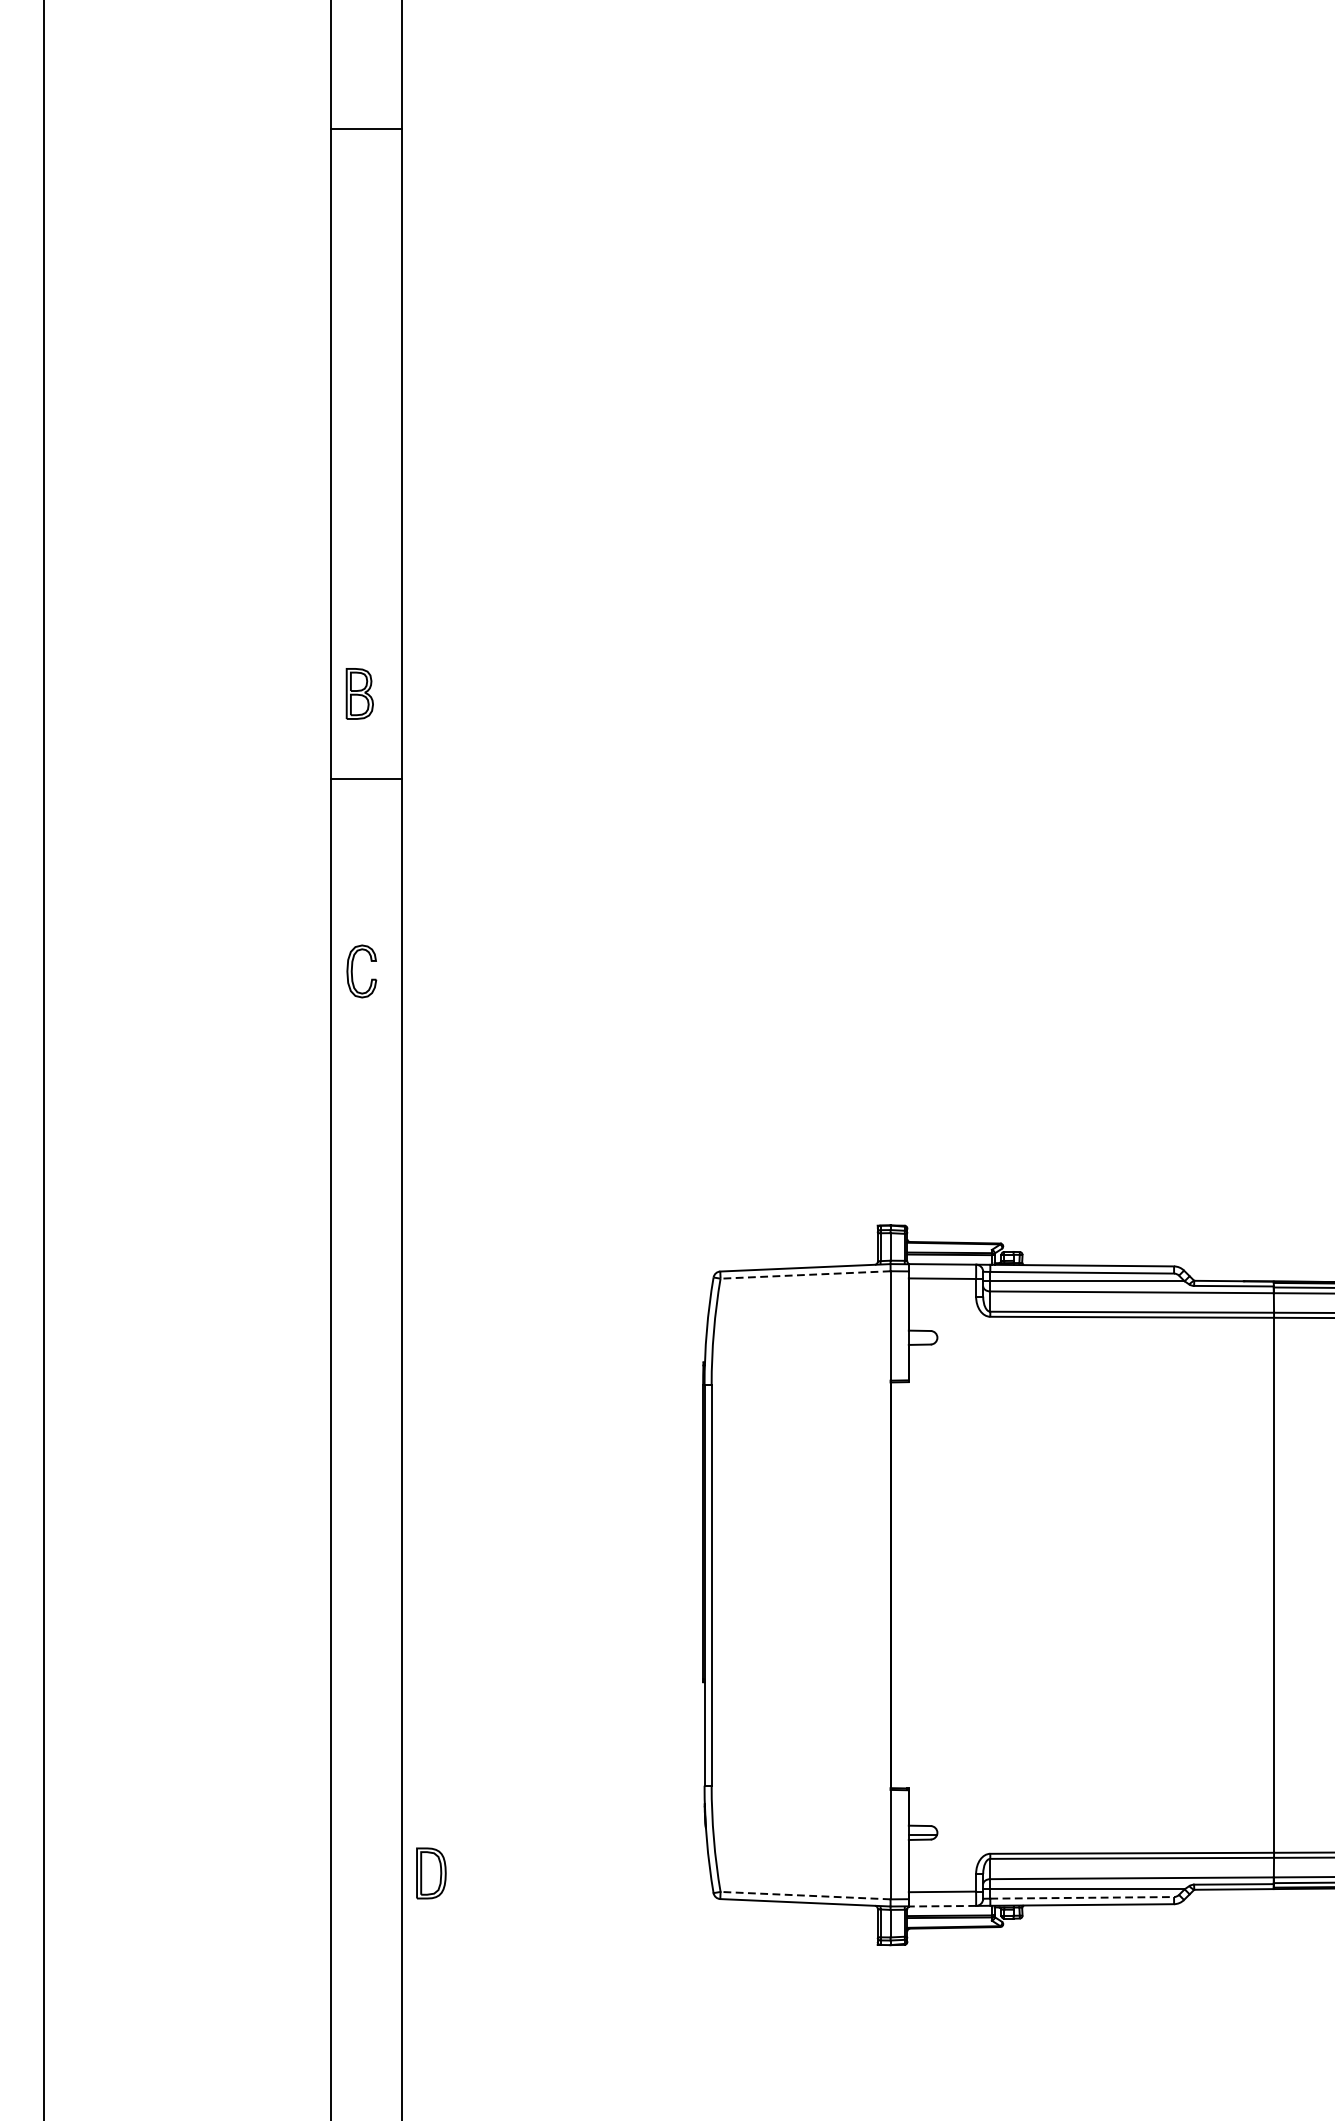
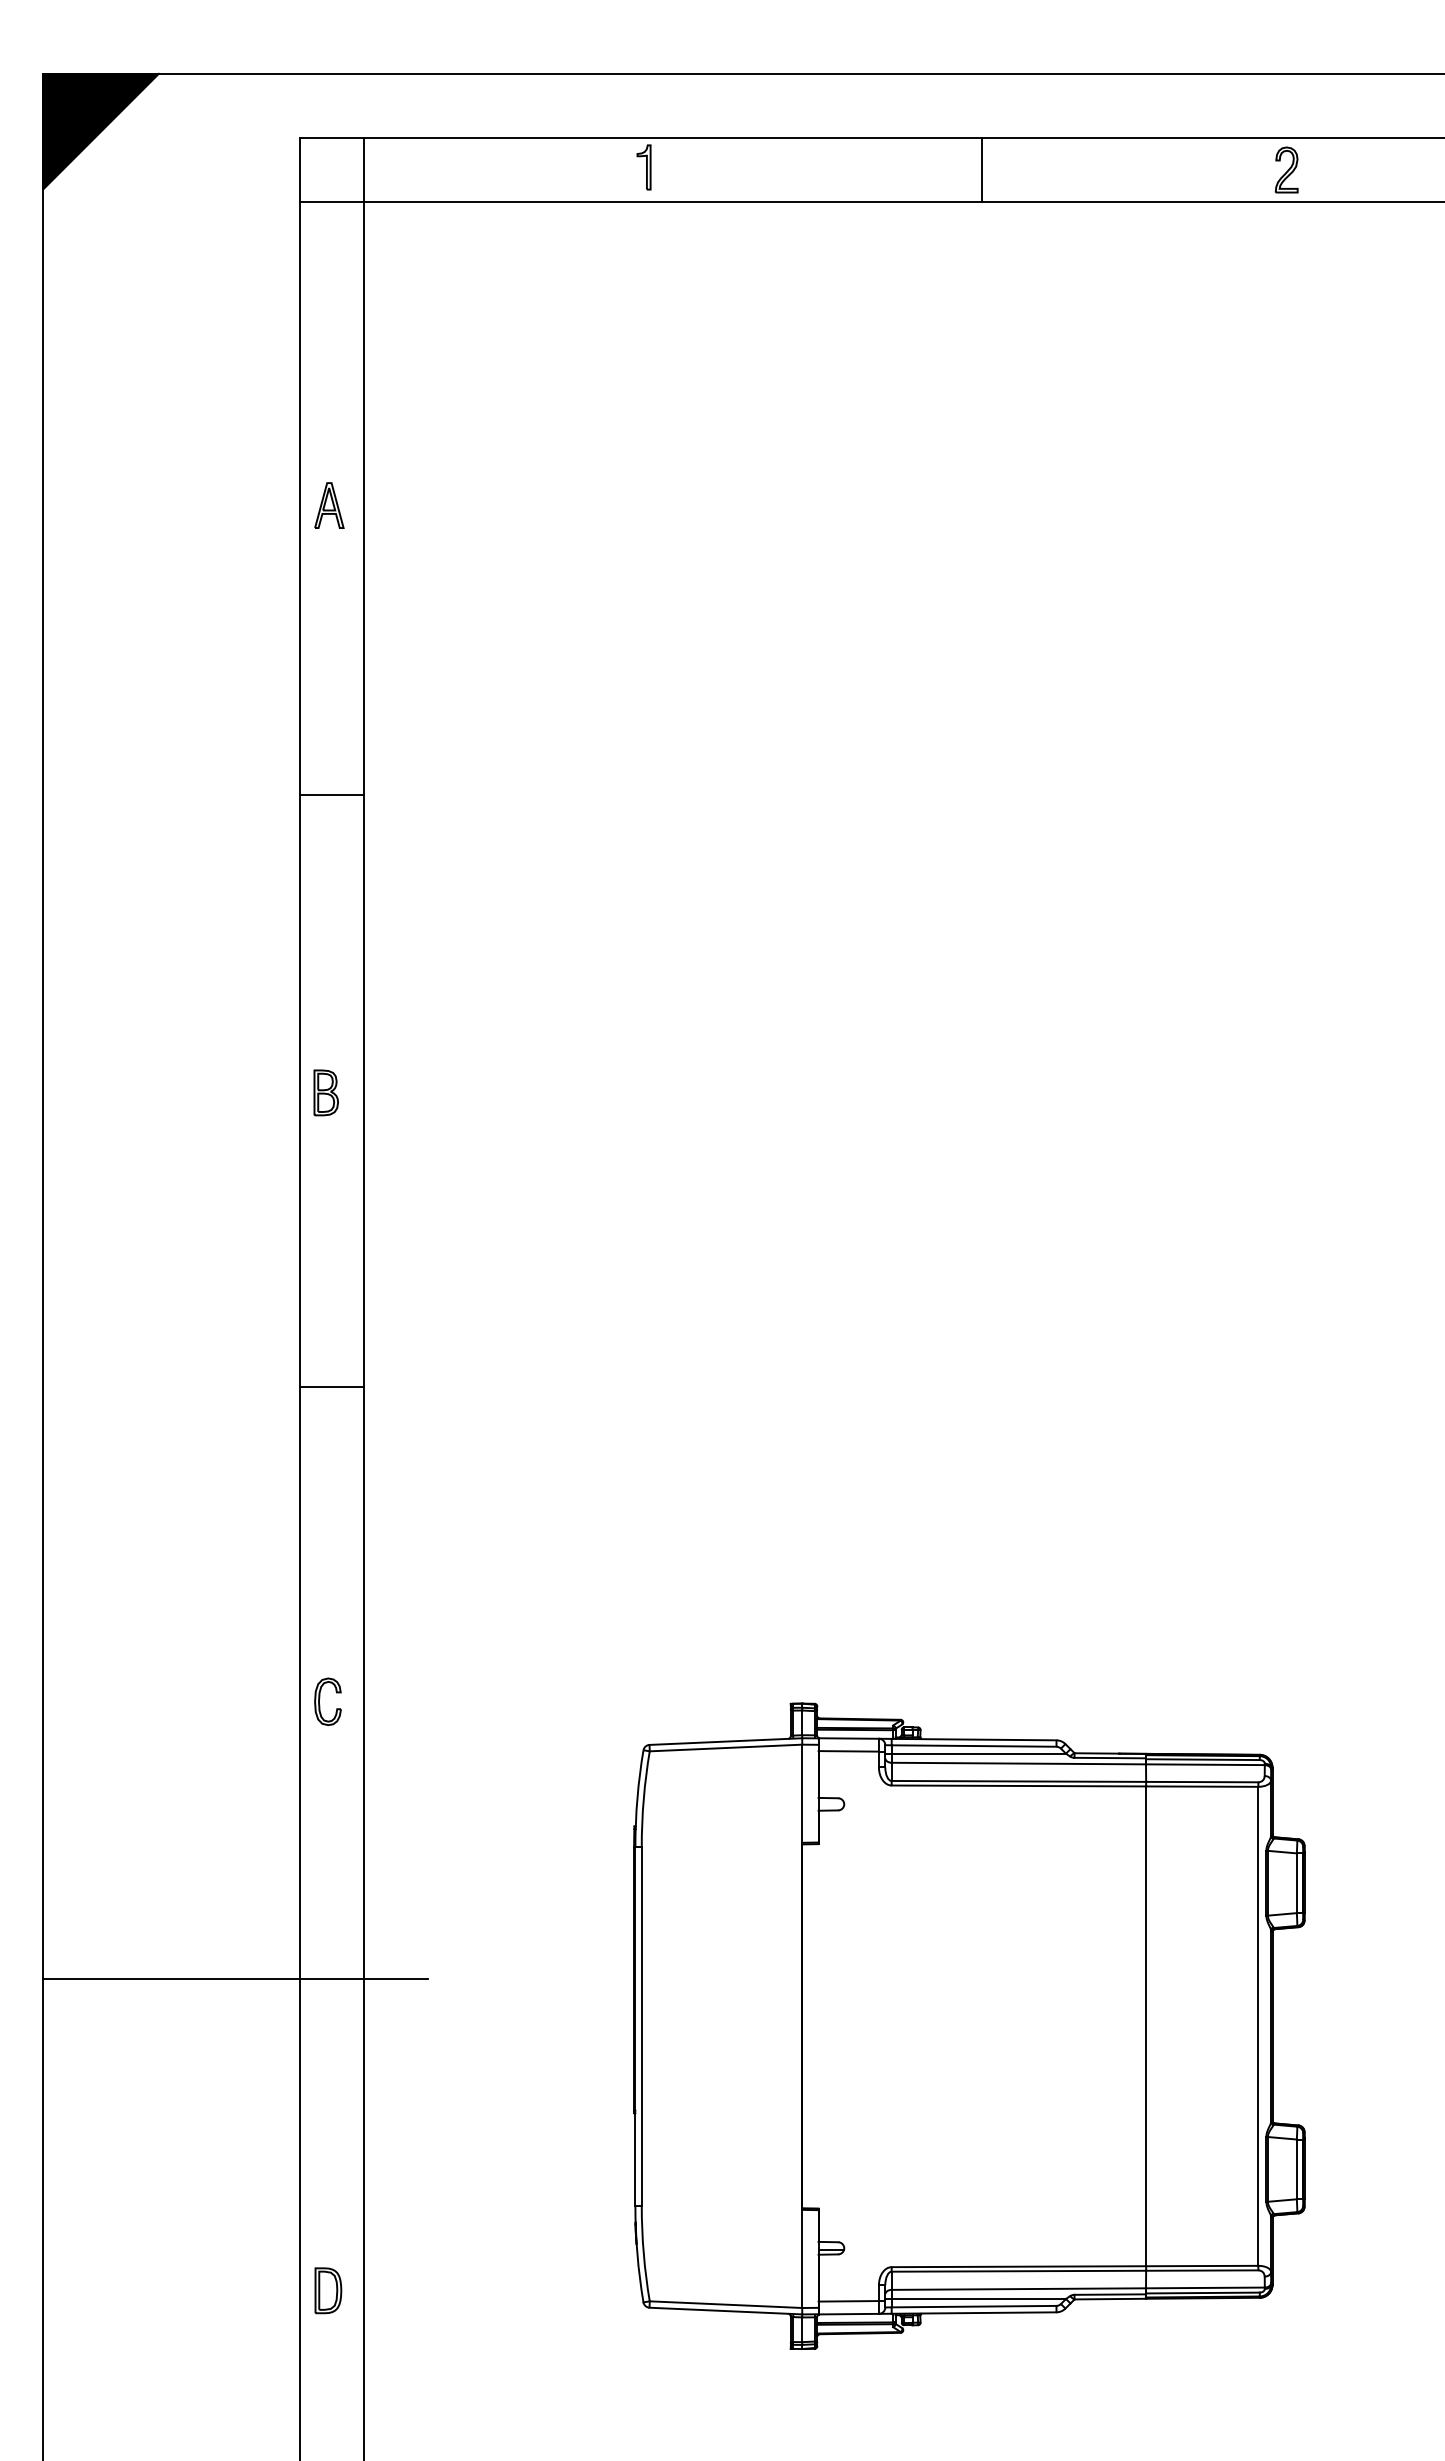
line: (366, 129) -> (332, 794), moved
part: (359, 693) -> (325, 1092), moved
line: (366, 778) -> (332, 1386), moved
part: (353, 967) -> (320, 1698), moved
line: (805, 1275) -> (725, 1748), dashed -> solid
line: (258, 1533) -> (235, 1979), added
part: (431, 1873) -> (328, 2290), moved
line: (805, 1895) -> (725, 2304), dashed -> solid
line: (1082, 1897) -> (974, 2306), dashed -> solid
line: (942, 1906) -> (848, 2314), dashed -> solid

